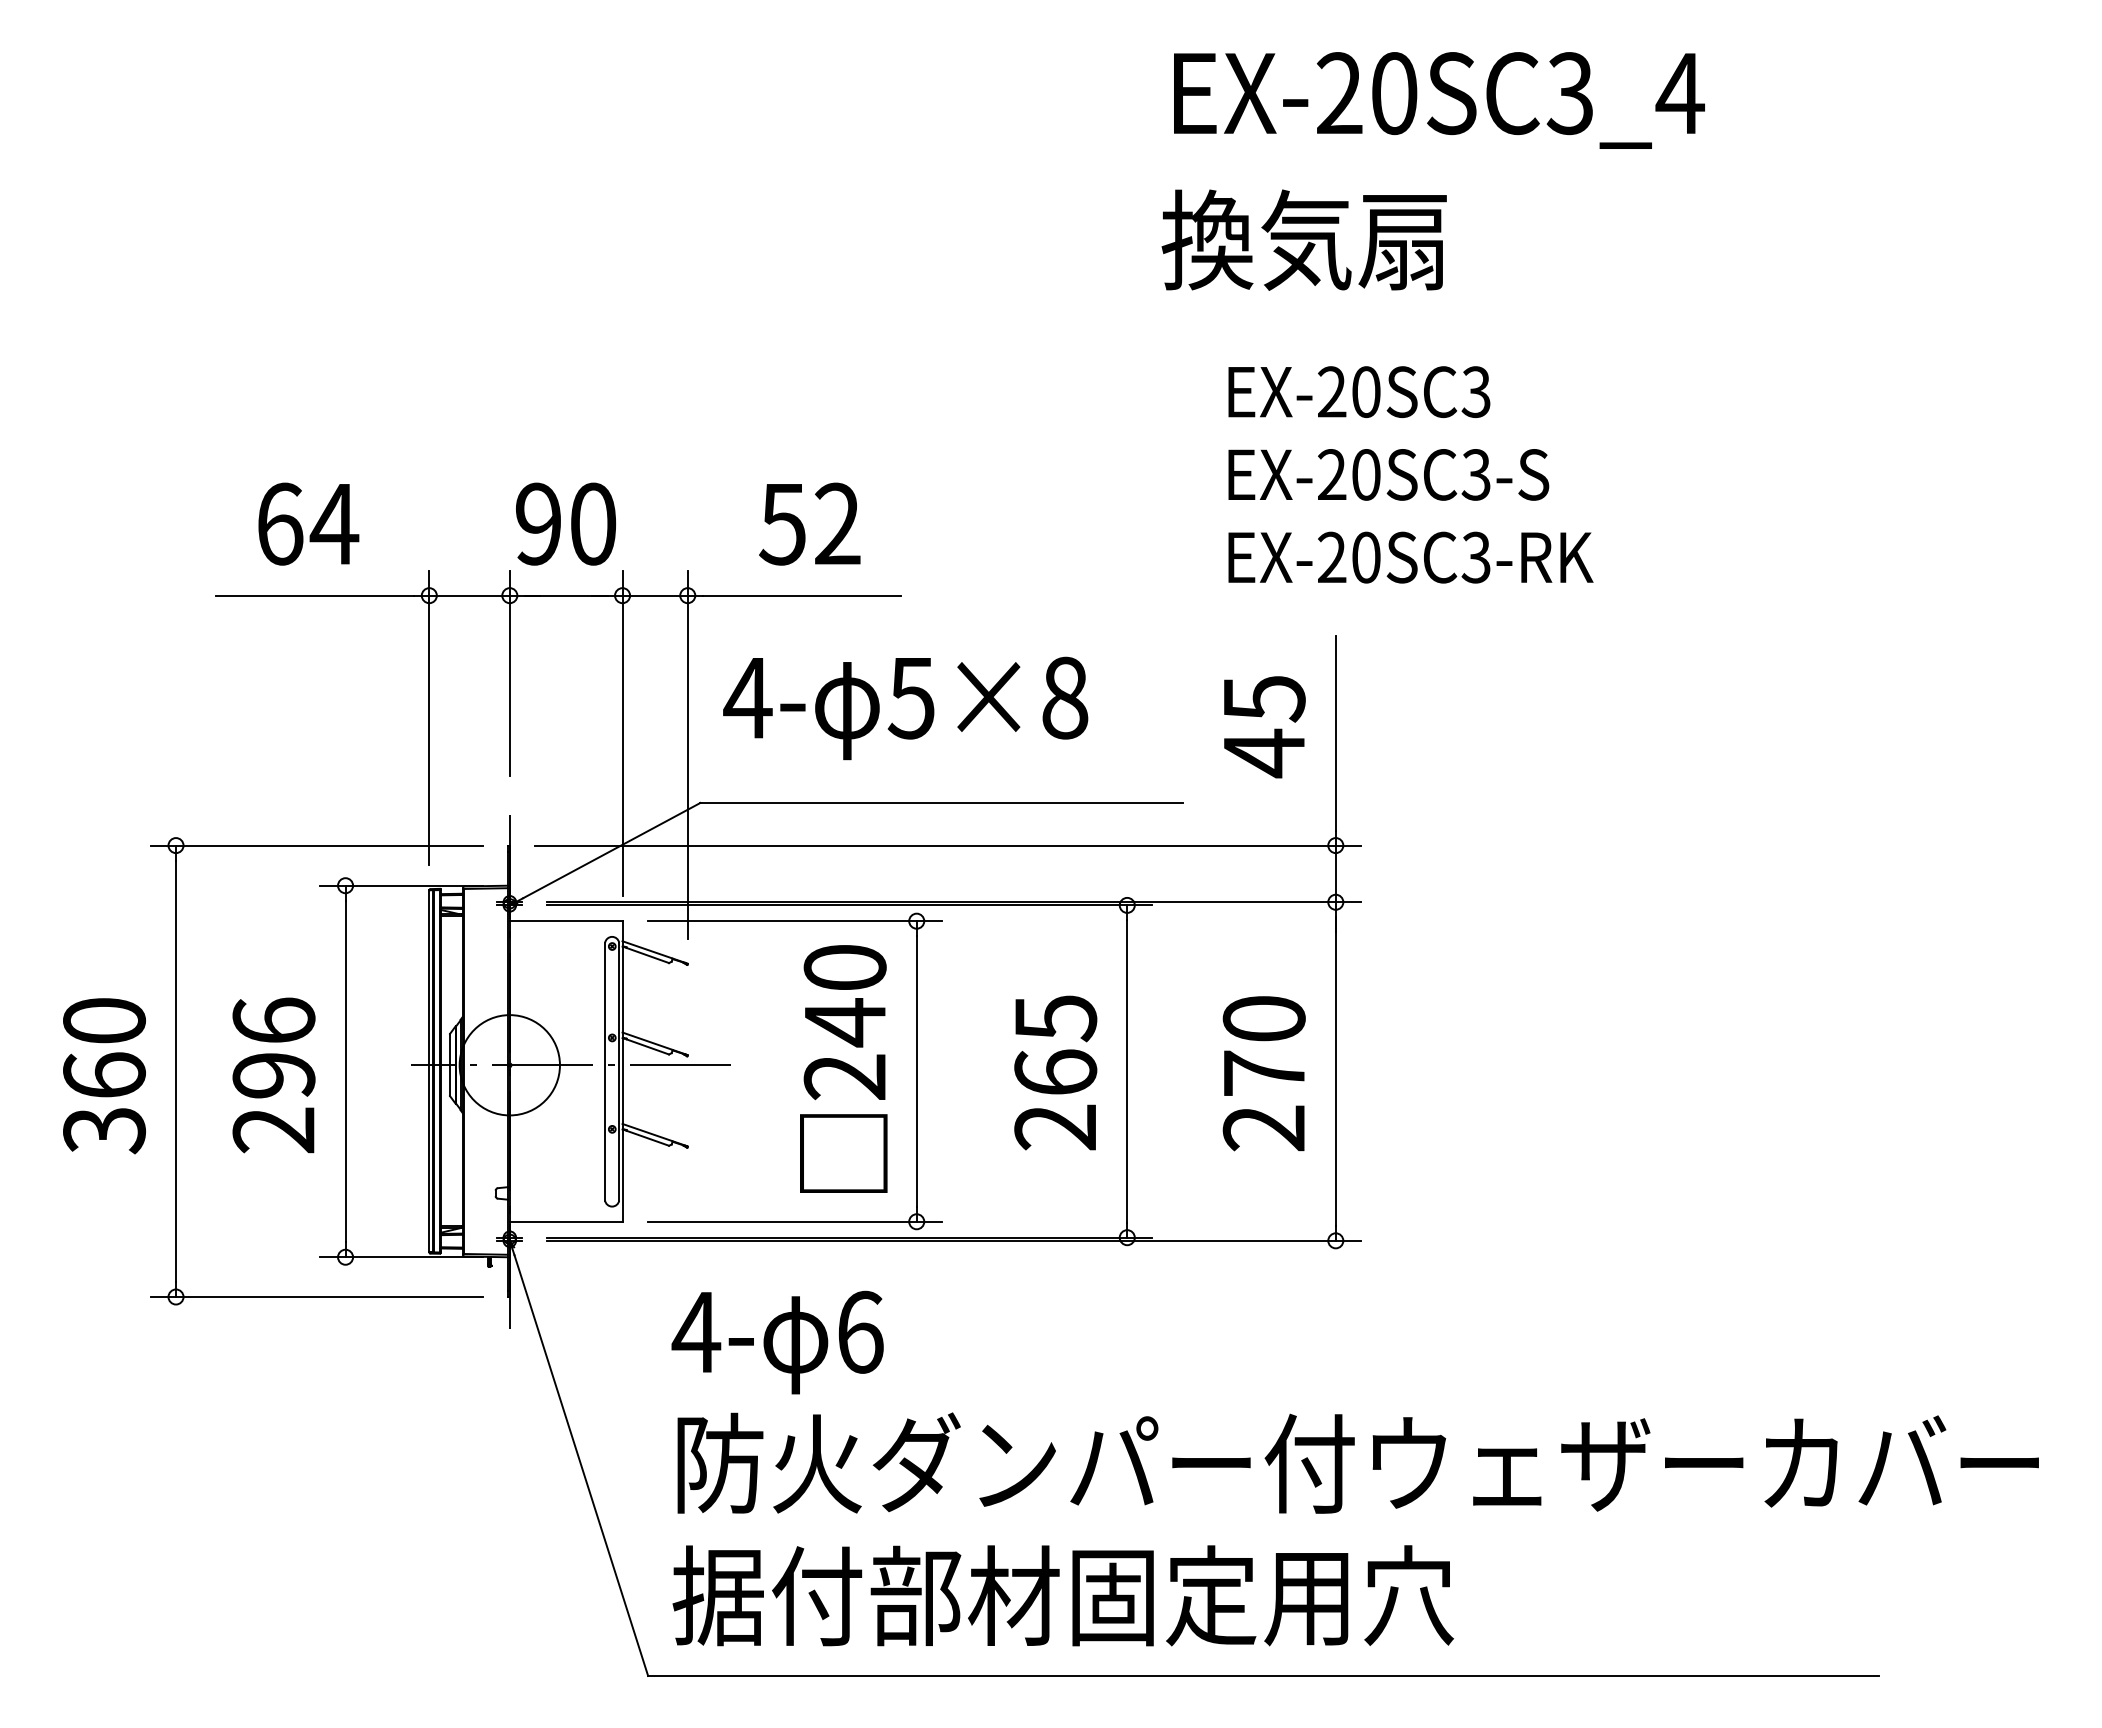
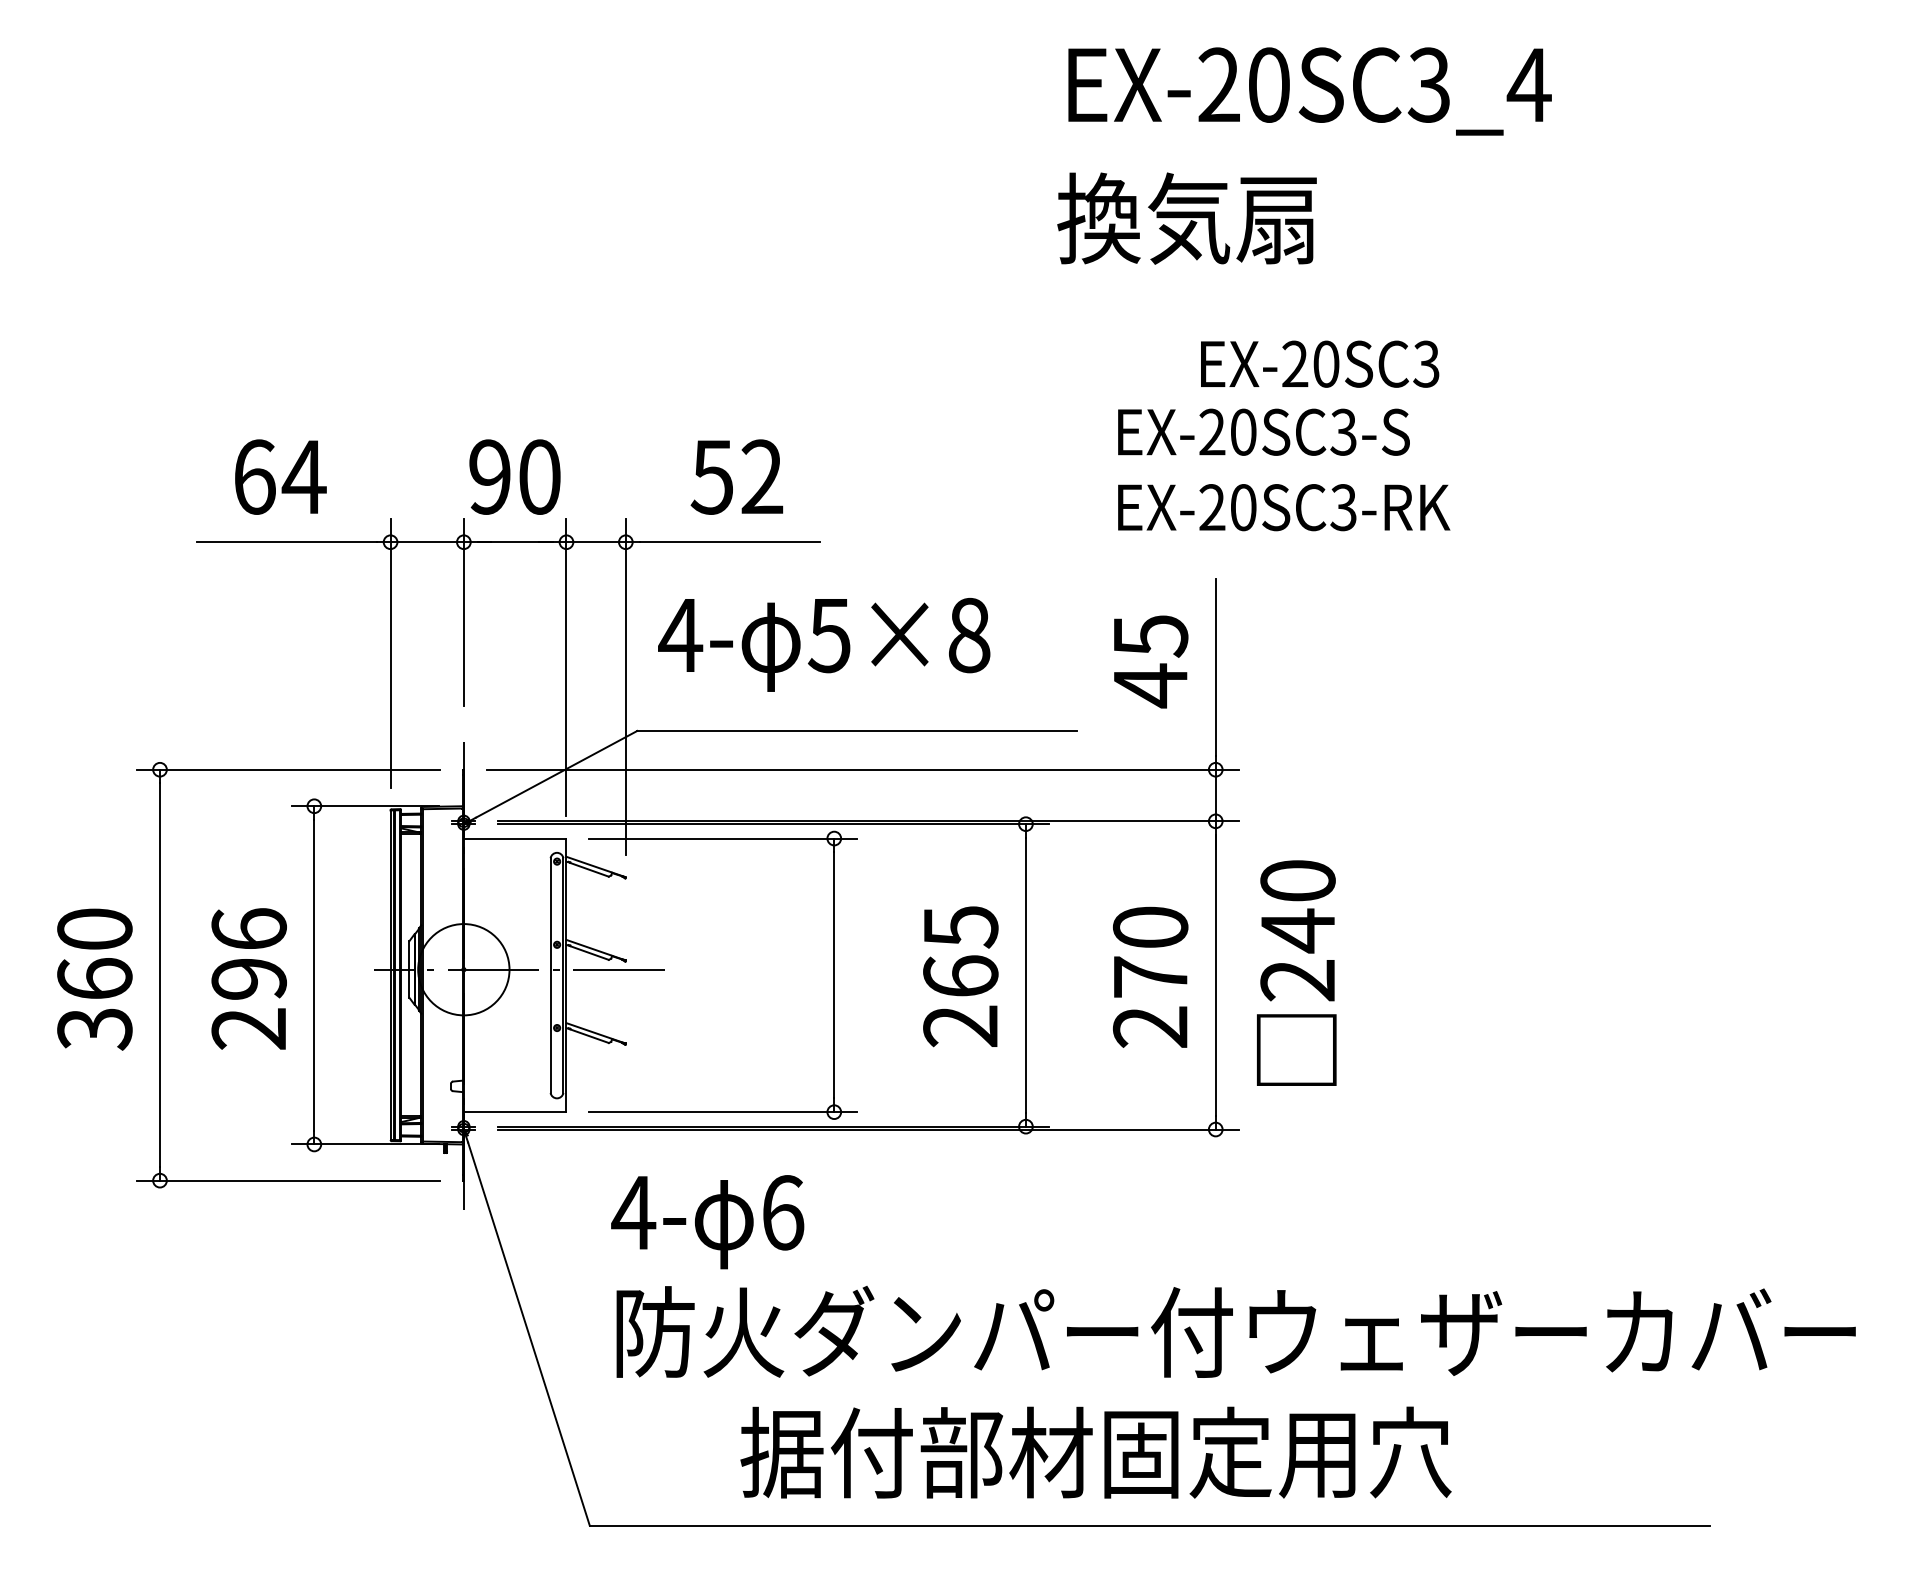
text: (1359, 391) -> (1320, 363), moved
text: (843, 1068) -> (1296, 972), moved
text: (1062, 1595) -> (1095, 1452), moved

